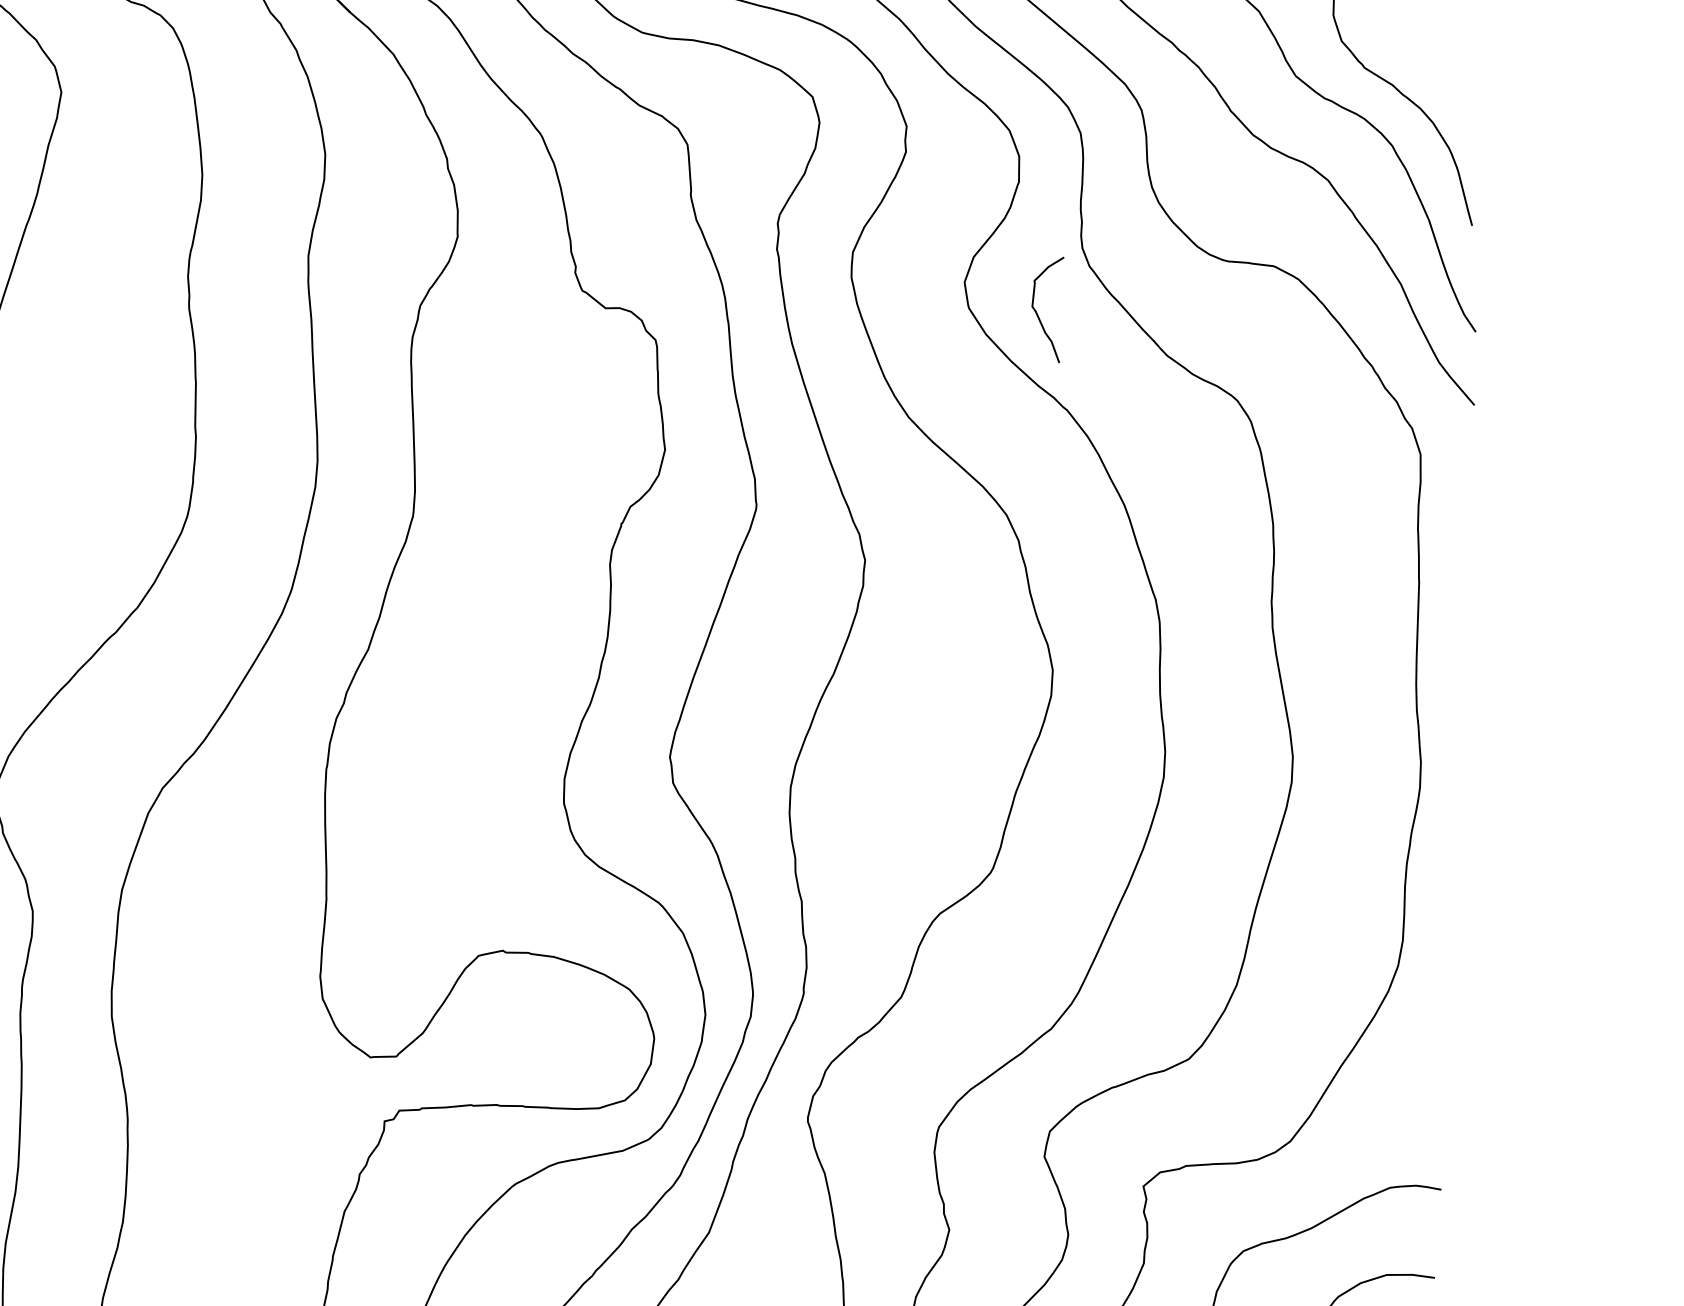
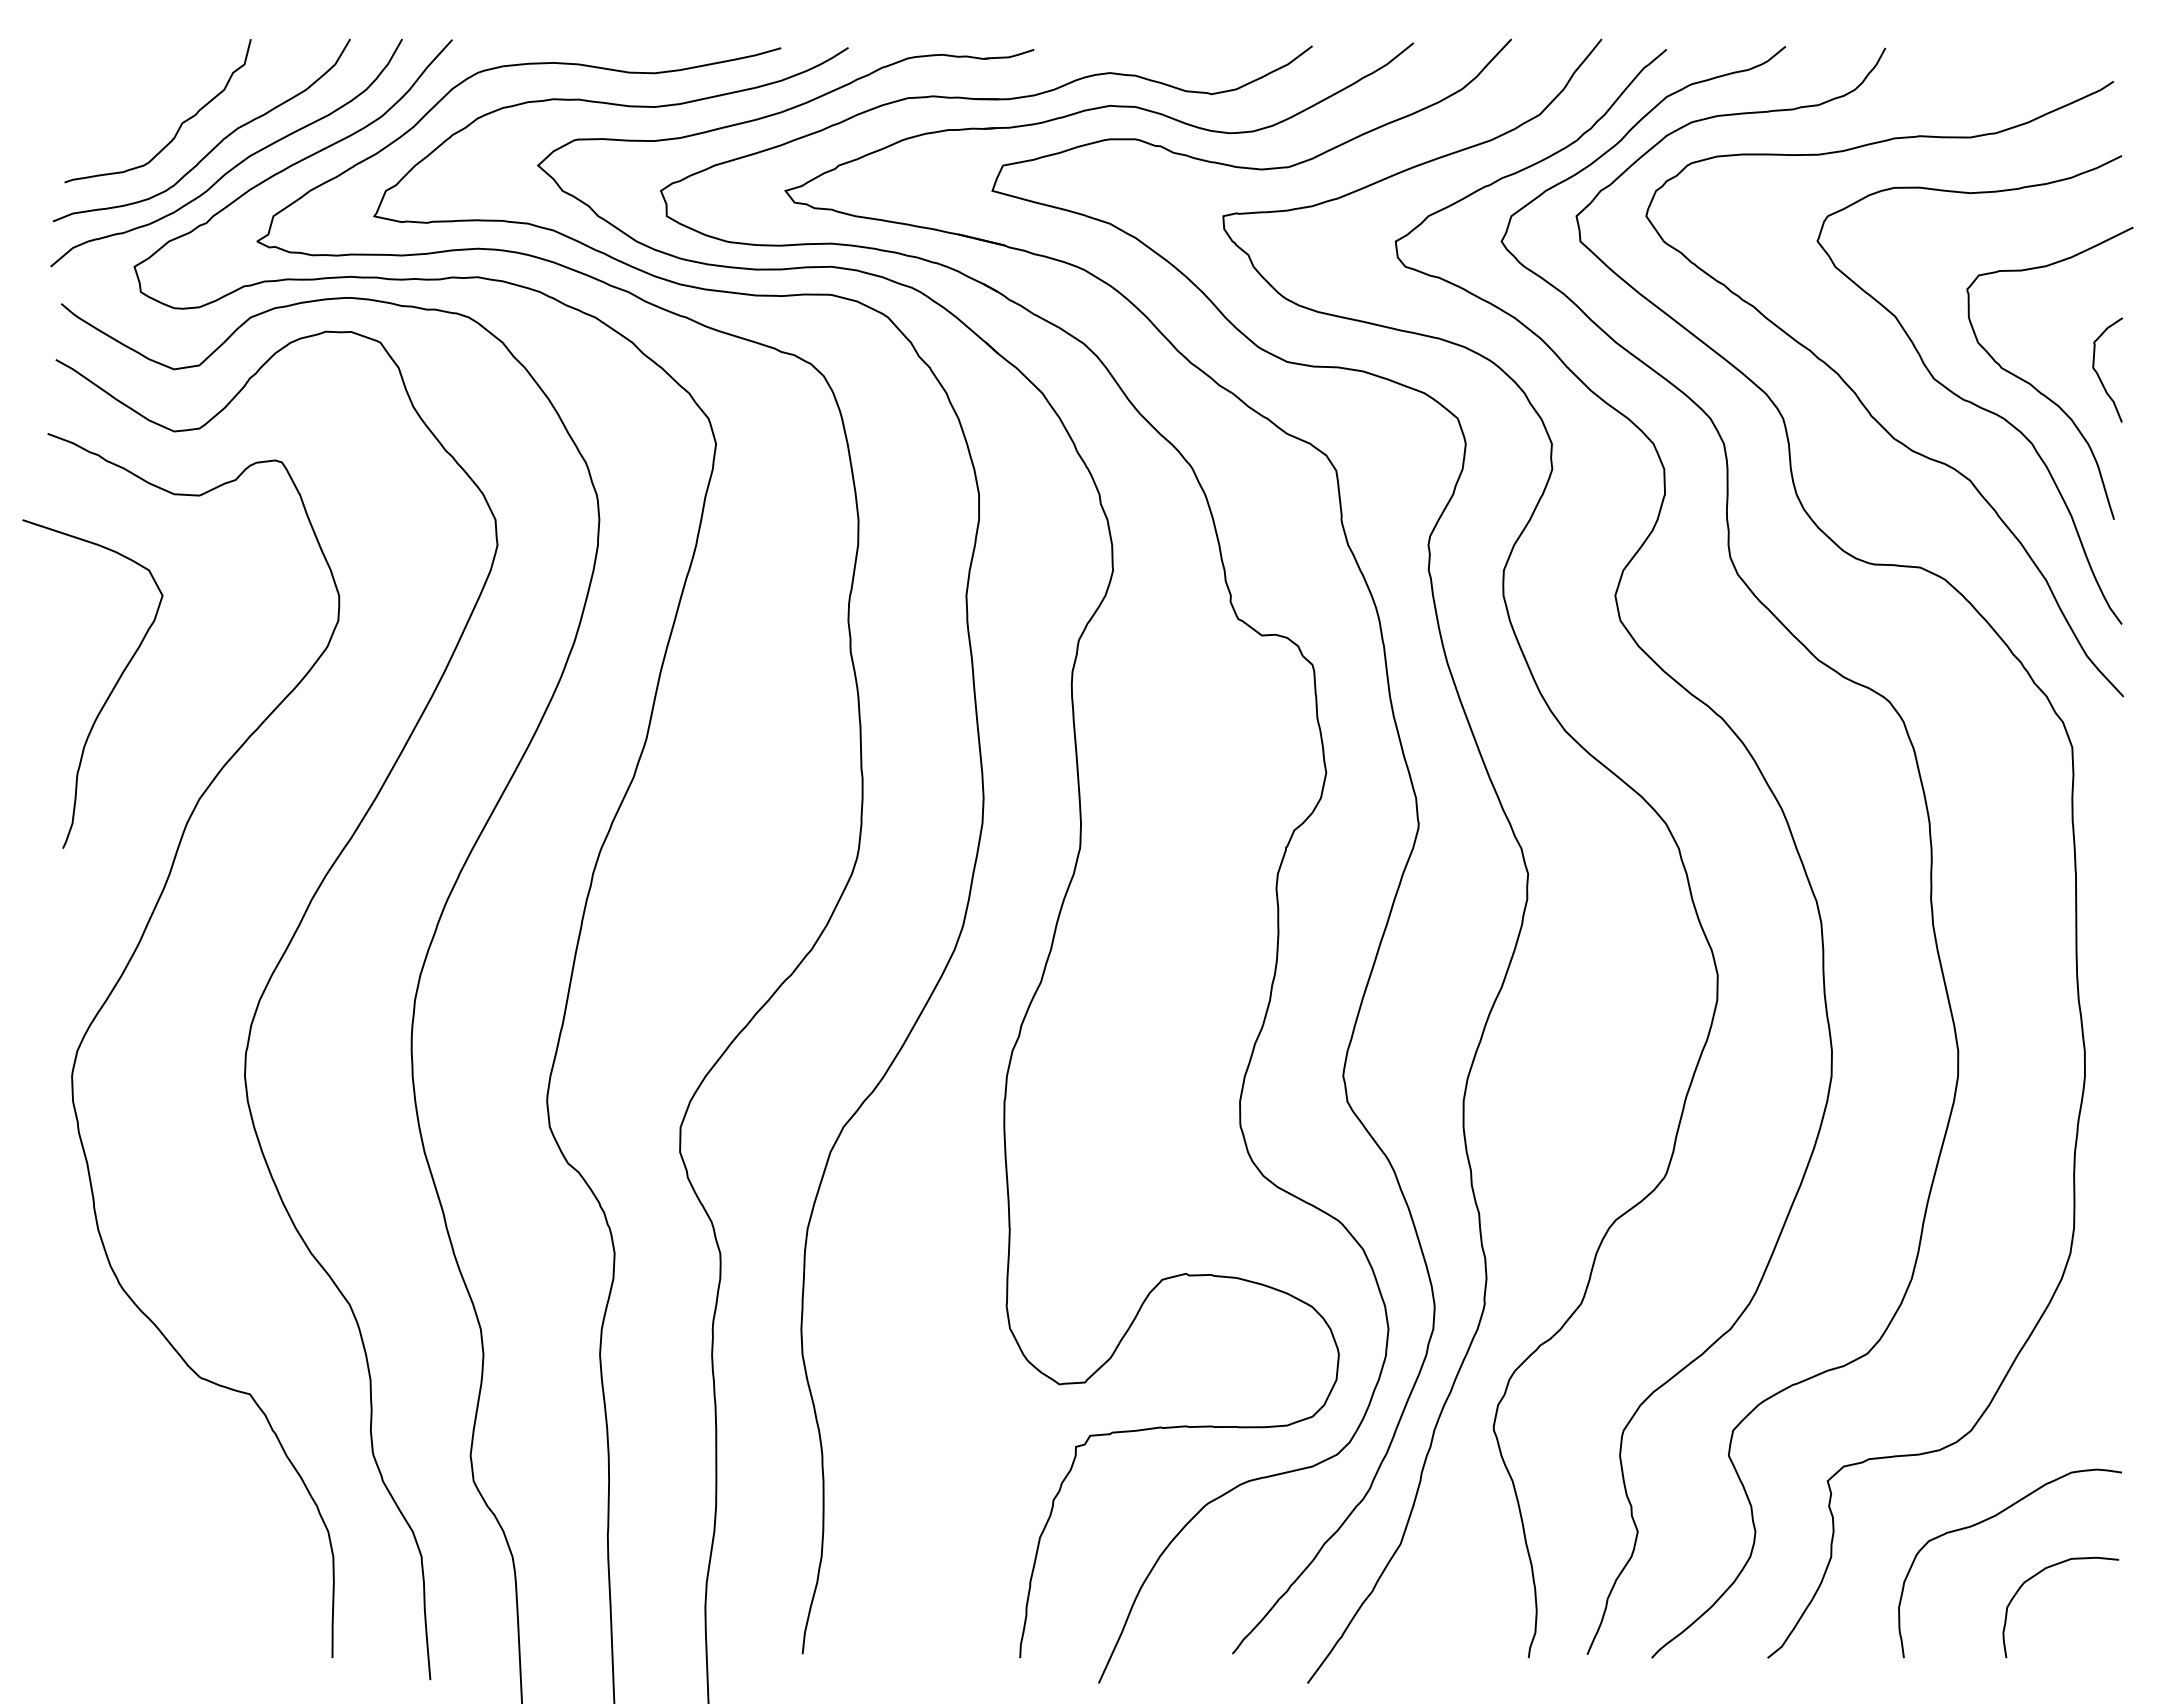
curve: (1037, 312) -> (2098, 373), moved

